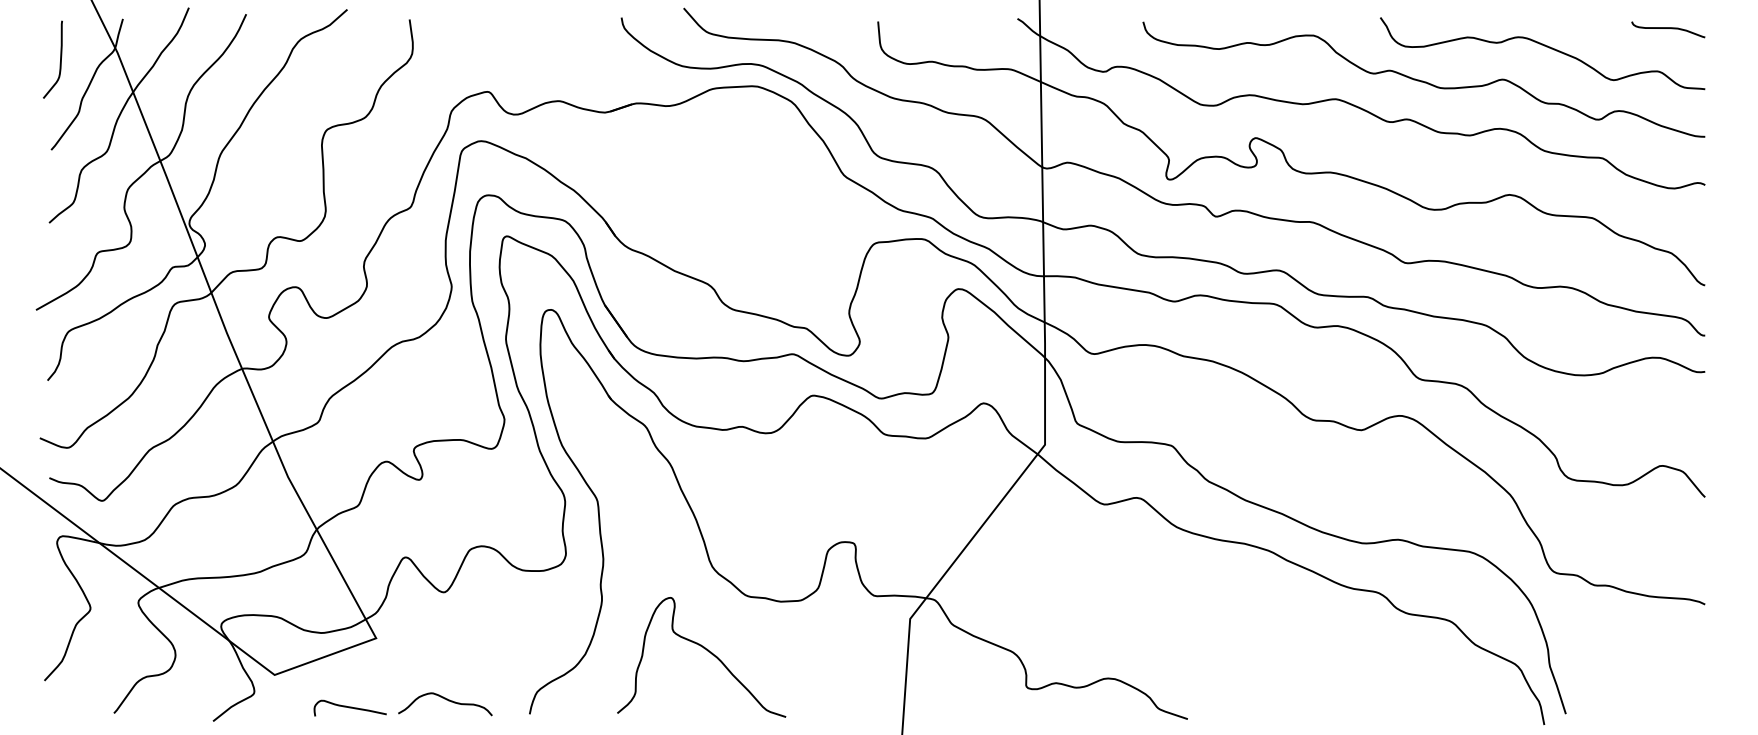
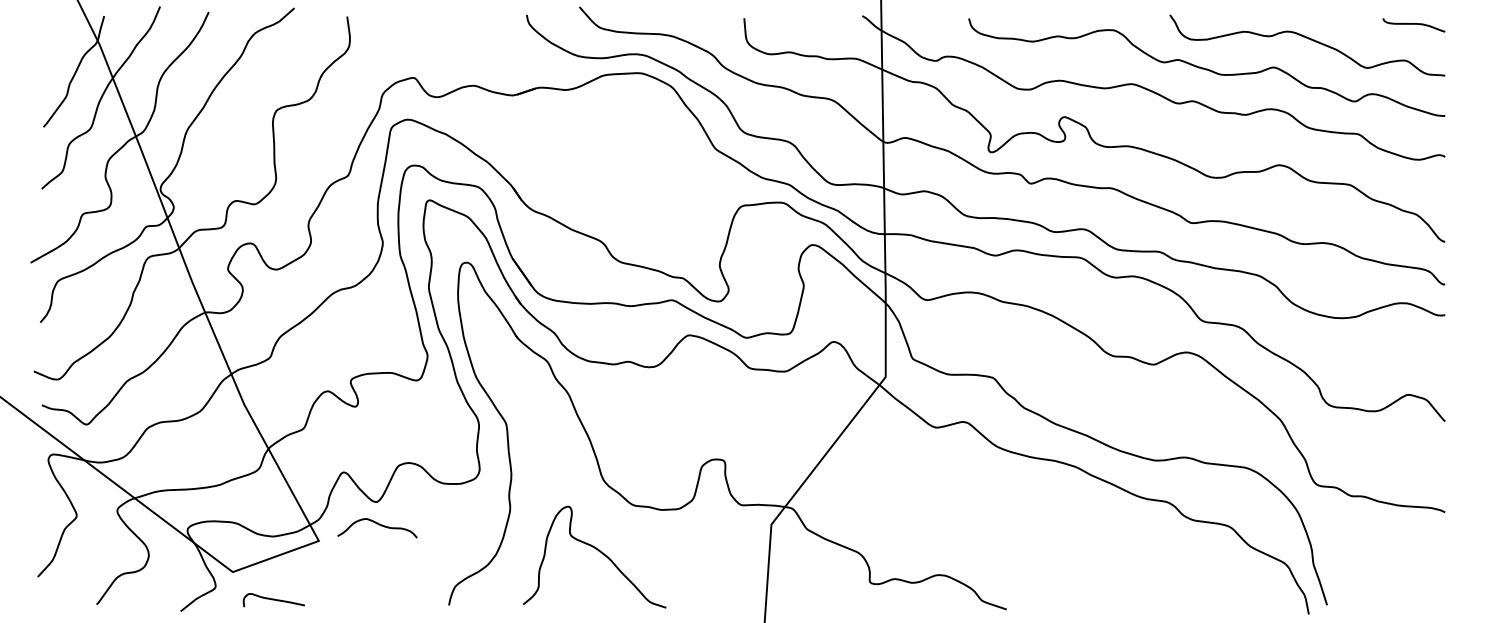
curve: (60, 59) -> (51, 50), removed
curve: (446, 700) -> (378, 525), moved
curve: (349, 707) -> (273, 599), moved

